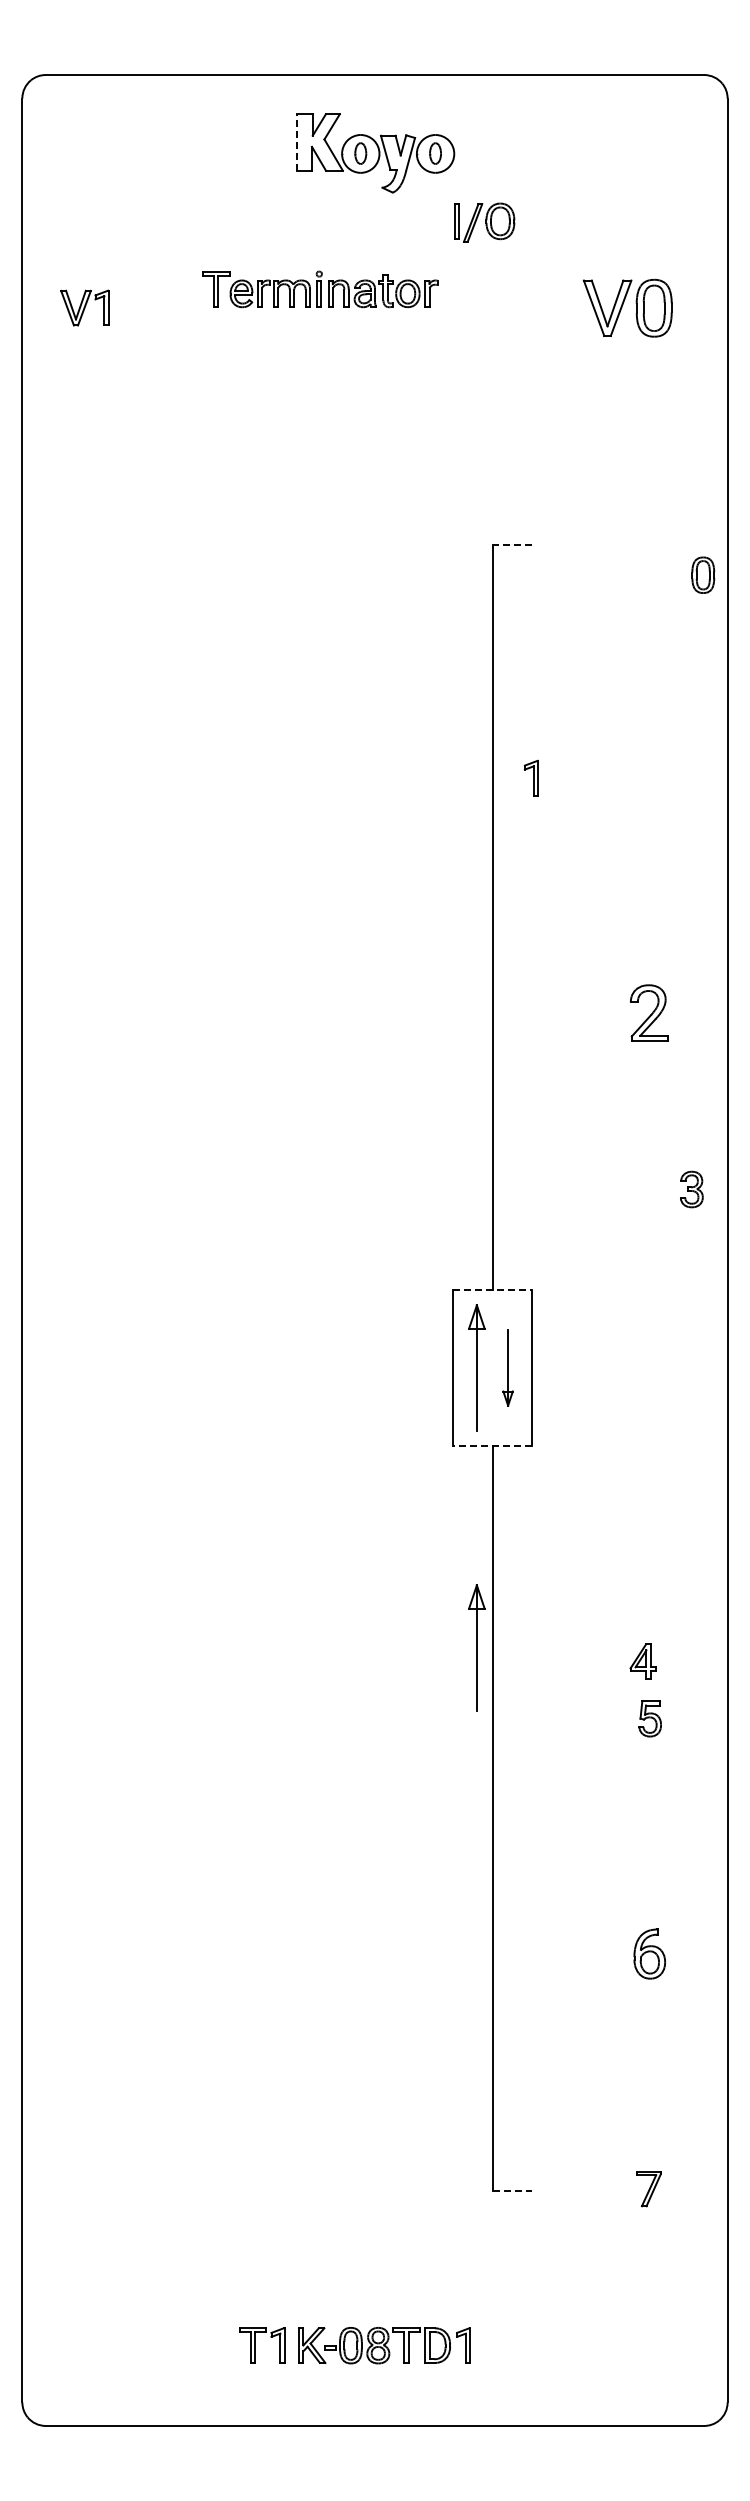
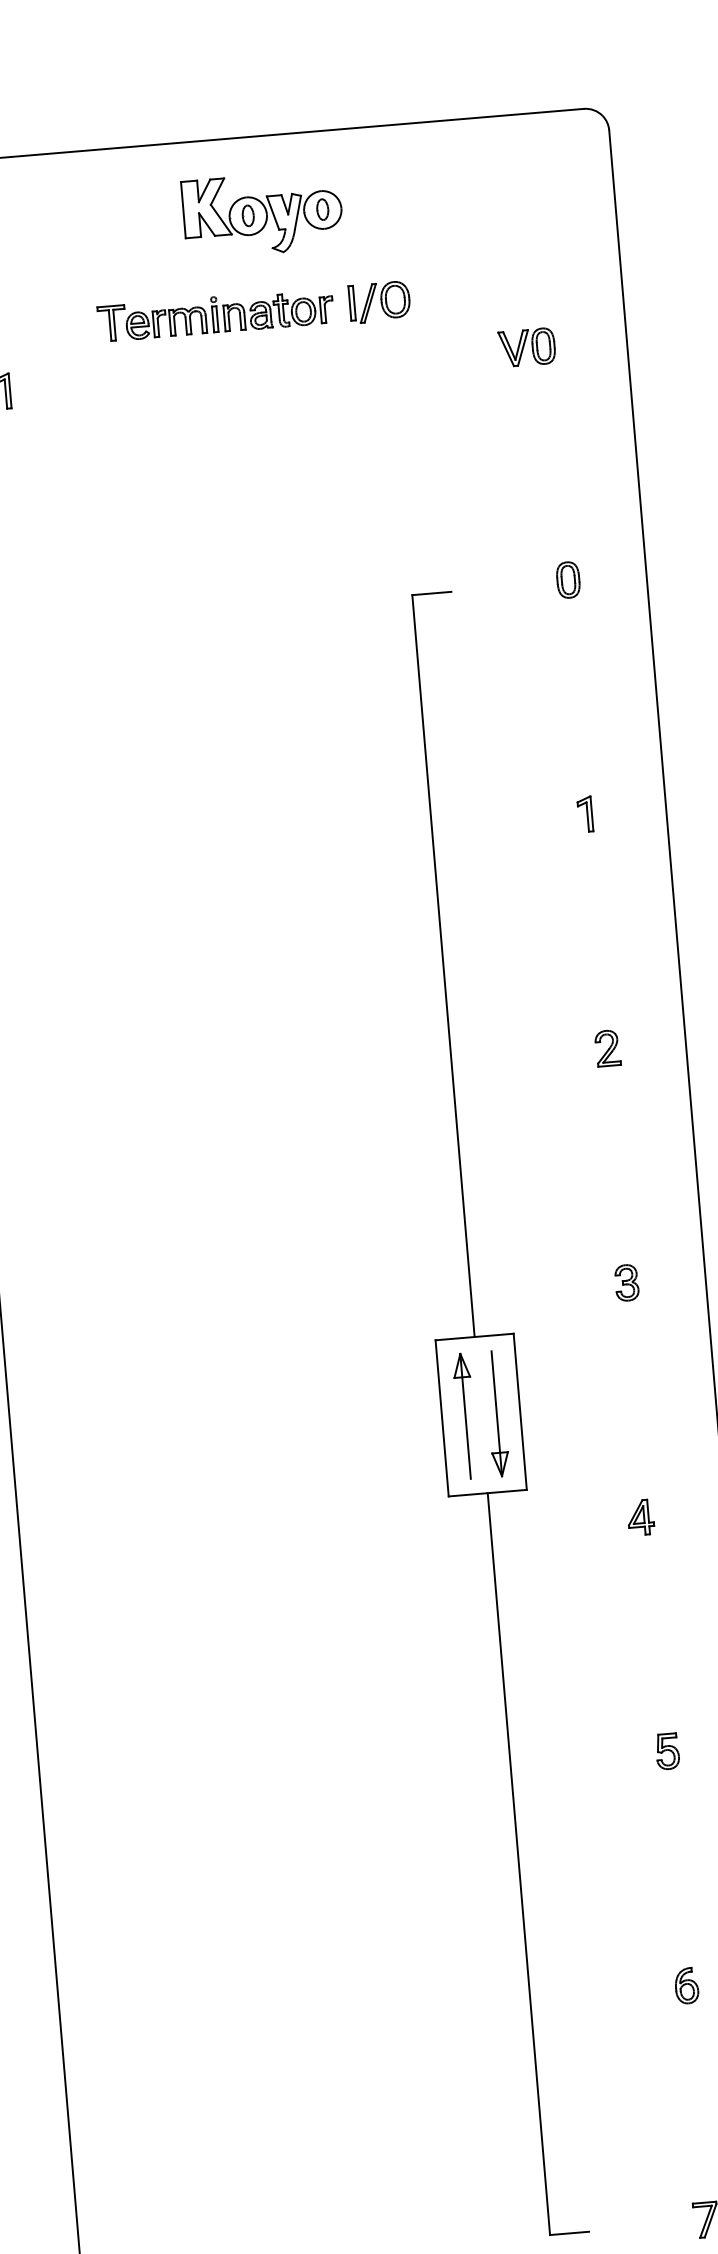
line: (296, 141) -> (183, 209), dashed -> solid
part: (484, 222) -> (379, 302), moved
part: (320, 289) -> (216, 314), moved
part: (627, 307) -> (526, 346), size x0.62
line: (512, 545) -> (432, 593), dashed -> solid
part: (703, 574) -> (568, 579), moved
part: (530, 777) -> (584, 813), moved
part: (649, 1012) -> (607, 1047), size x0.62
part: (691, 1189) -> (626, 1282), moved
line: (493, 1289) -> (475, 1336), dashed -> solid
part: (507, 1367) -> (496, 1413), size x1.67
line: (492, 1446) -> (487, 1493), dashed -> solid
part: (476, 1647) -> (488, 1694), removed
part: (642, 1661) -> (640, 1517), moved
part: (649, 1953) -> (686, 1985), size x0.71
line: (512, 2190) -> (569, 2232), dashed -> solid

